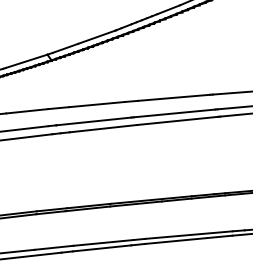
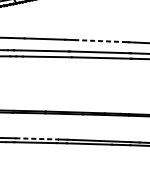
line: (173, 97) -> (100, 40), solid -> dashed
line: (103, 242) -> (37, 138), solid -> dashed

